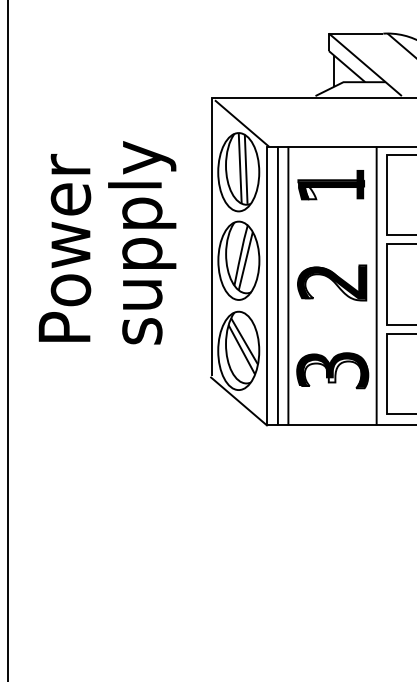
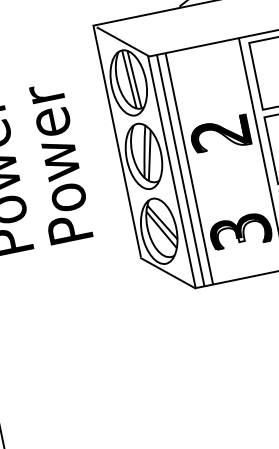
part: (330, 185) -> (207, 78), removed
text: (142, 242) -> (60, 157), supply -> Power
part: (332, 282) -> (220, 134), moved

